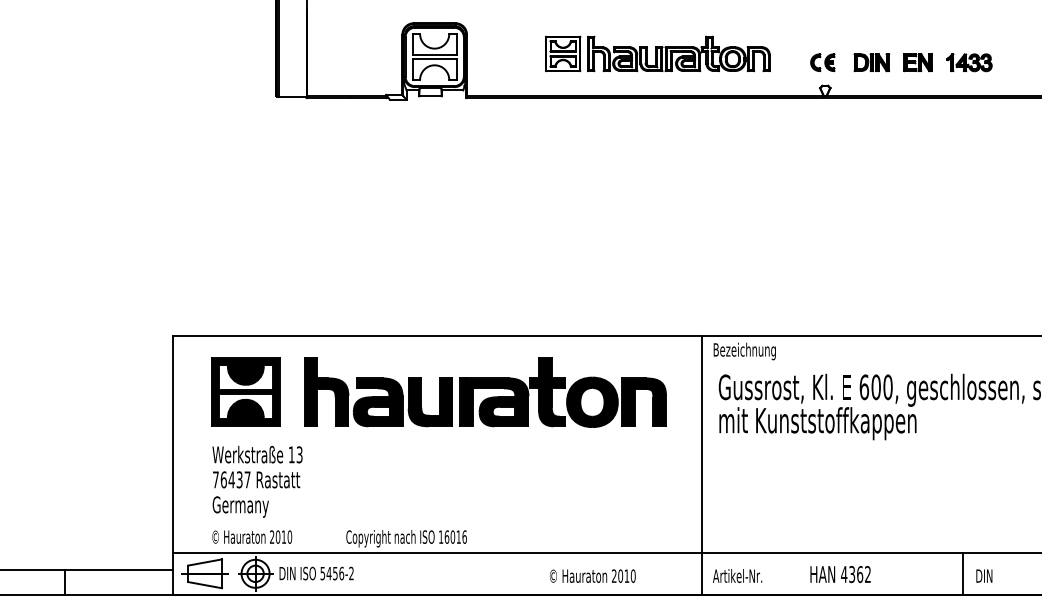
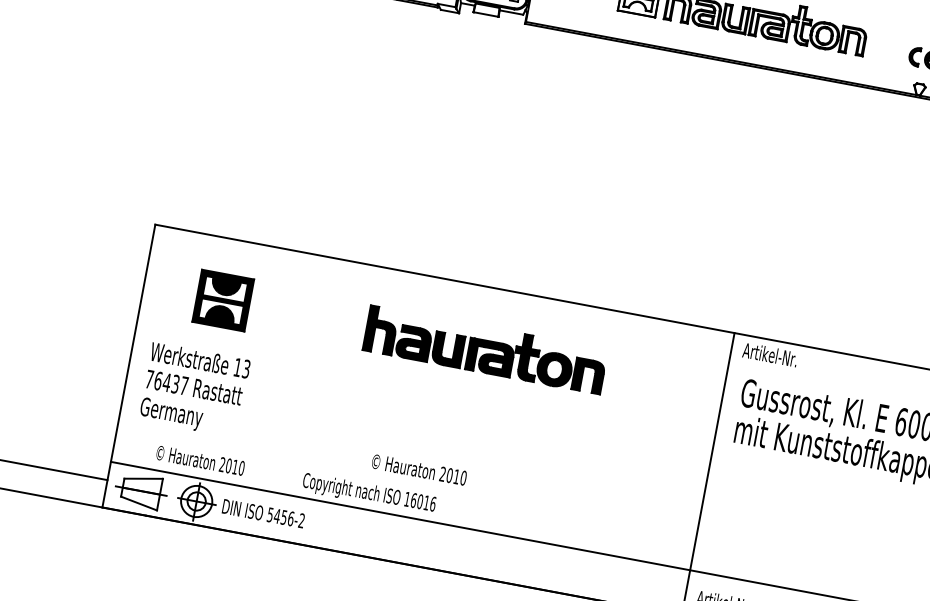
text: (744, 351) -> (777, 358), Bezeichnung -> Artikel-Nr.
part: (245, 391) -> (222, 299), size x0.7
part: (485, 392) -> (485, 350), size x0.6
text: (257, 481) -> (194, 389), moved
text: (592, 575) -> (419, 469), moved

